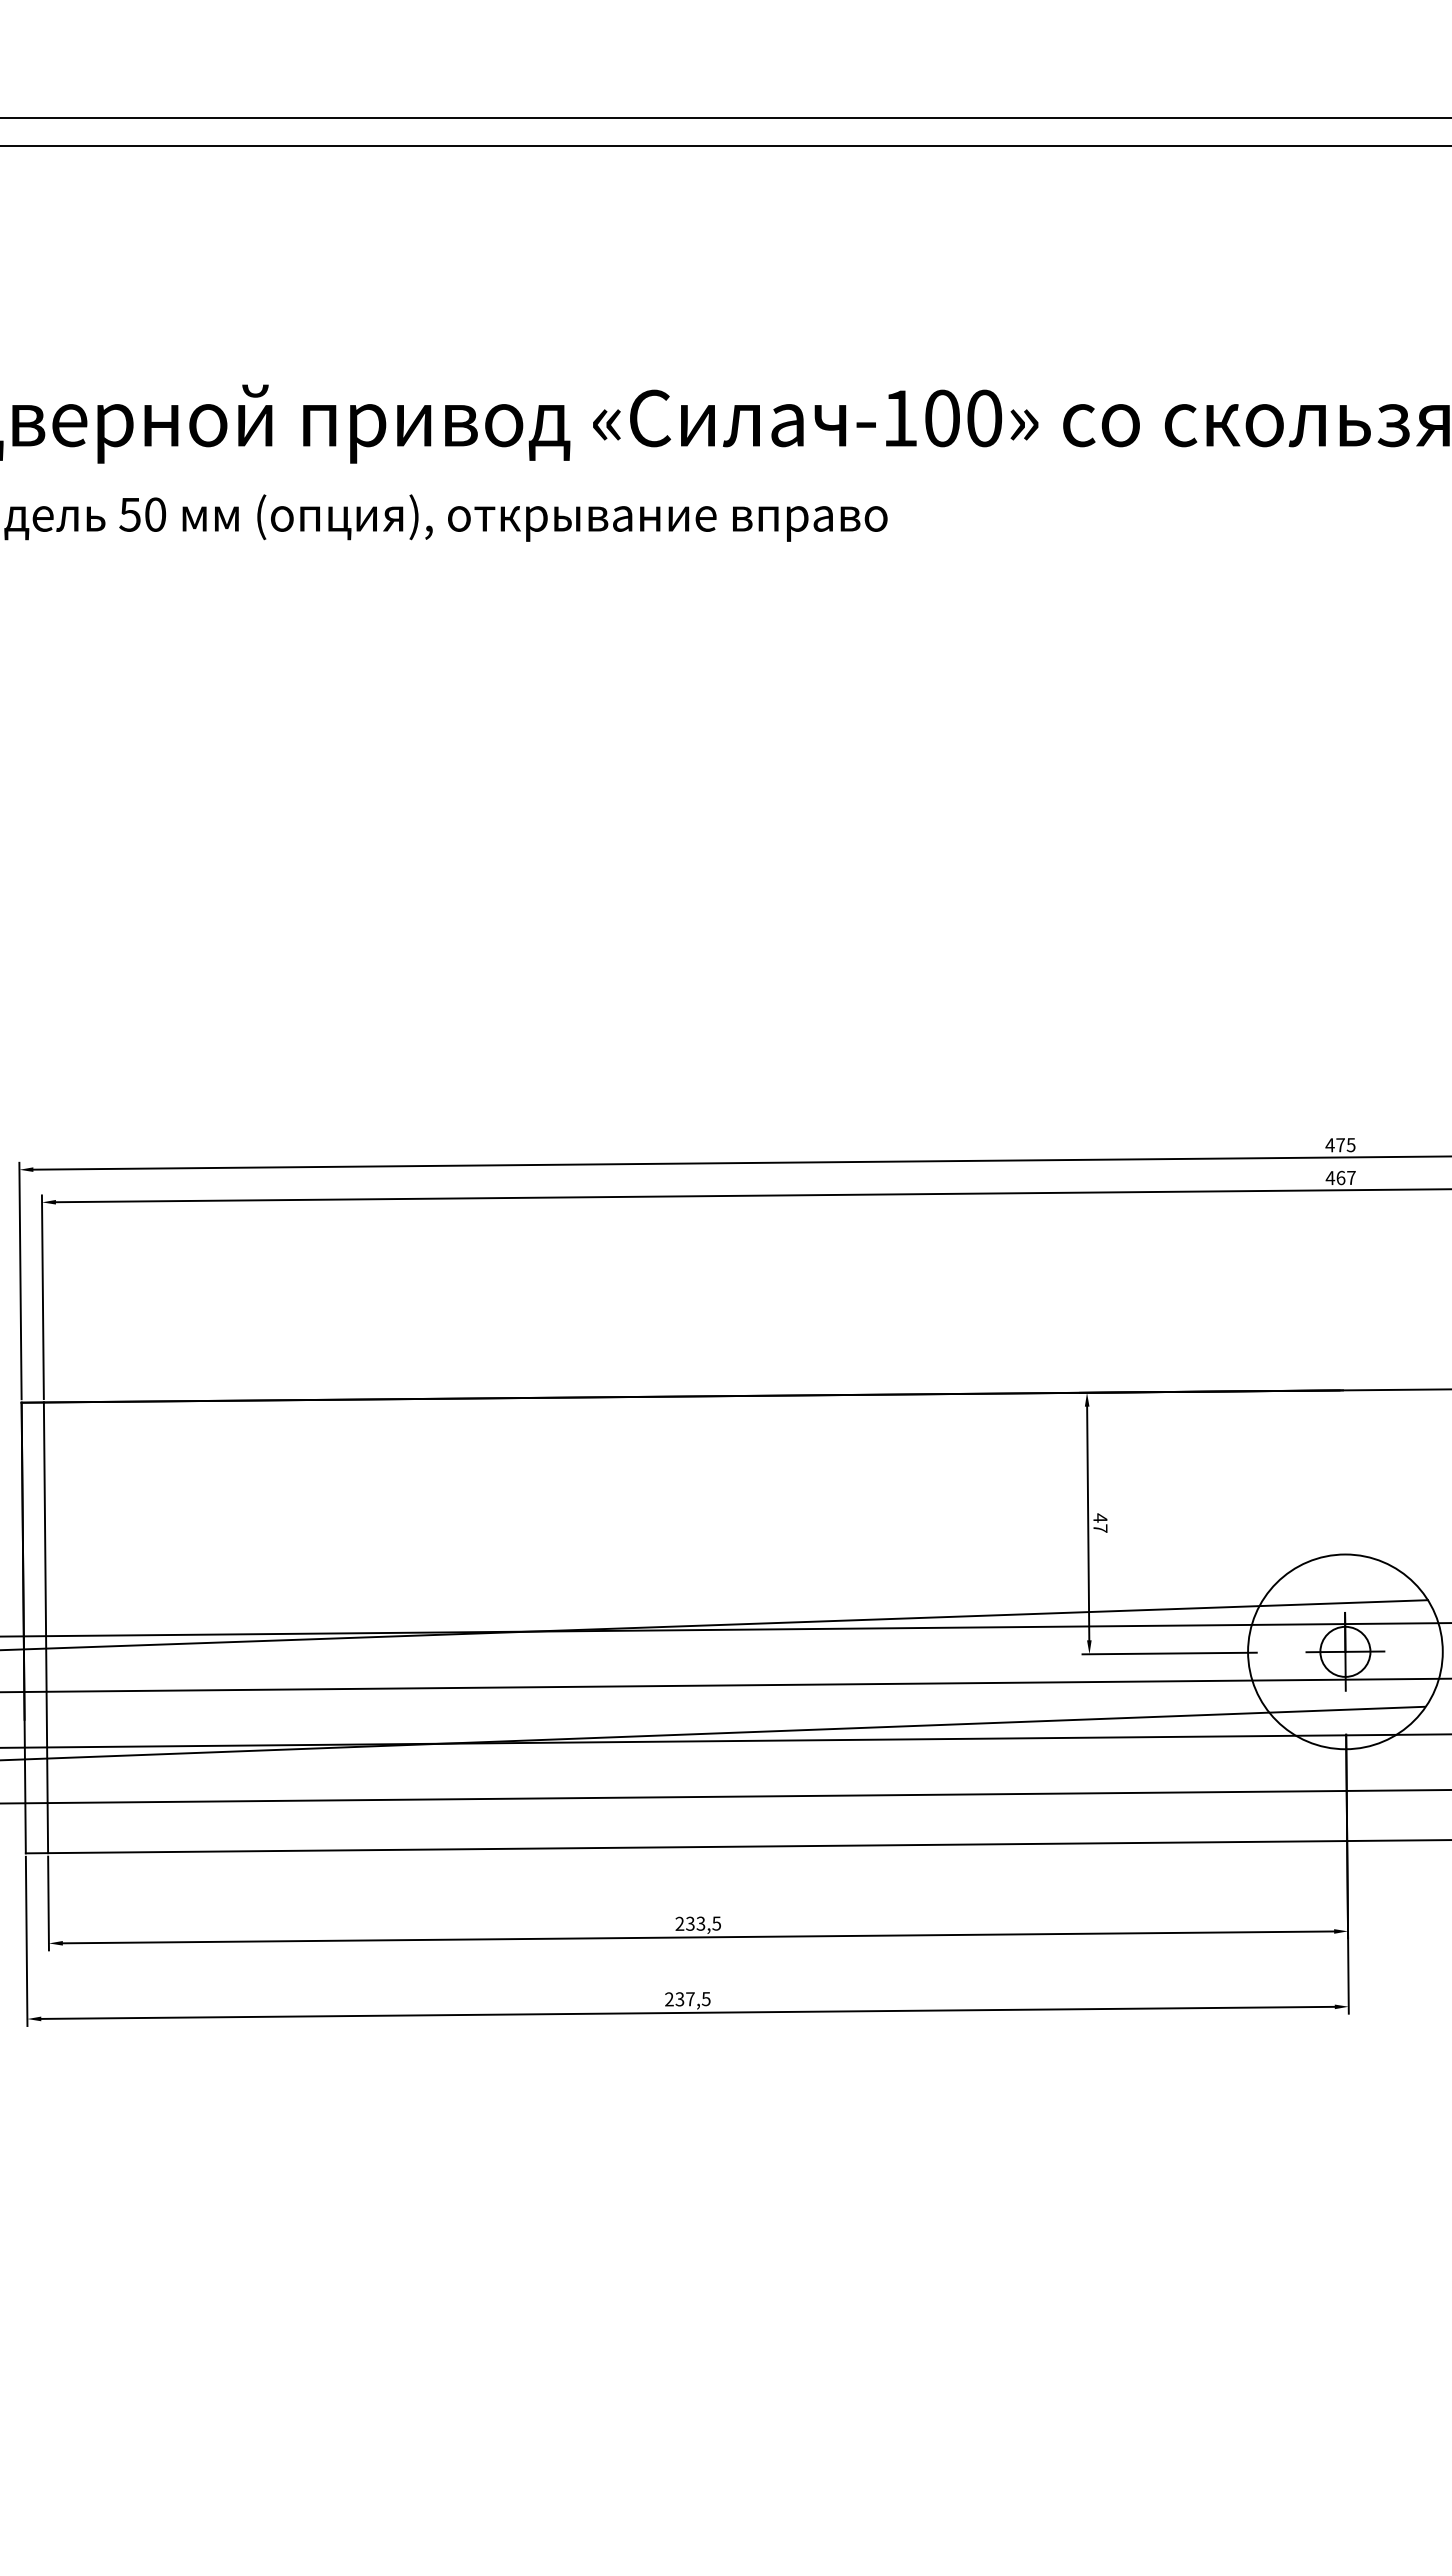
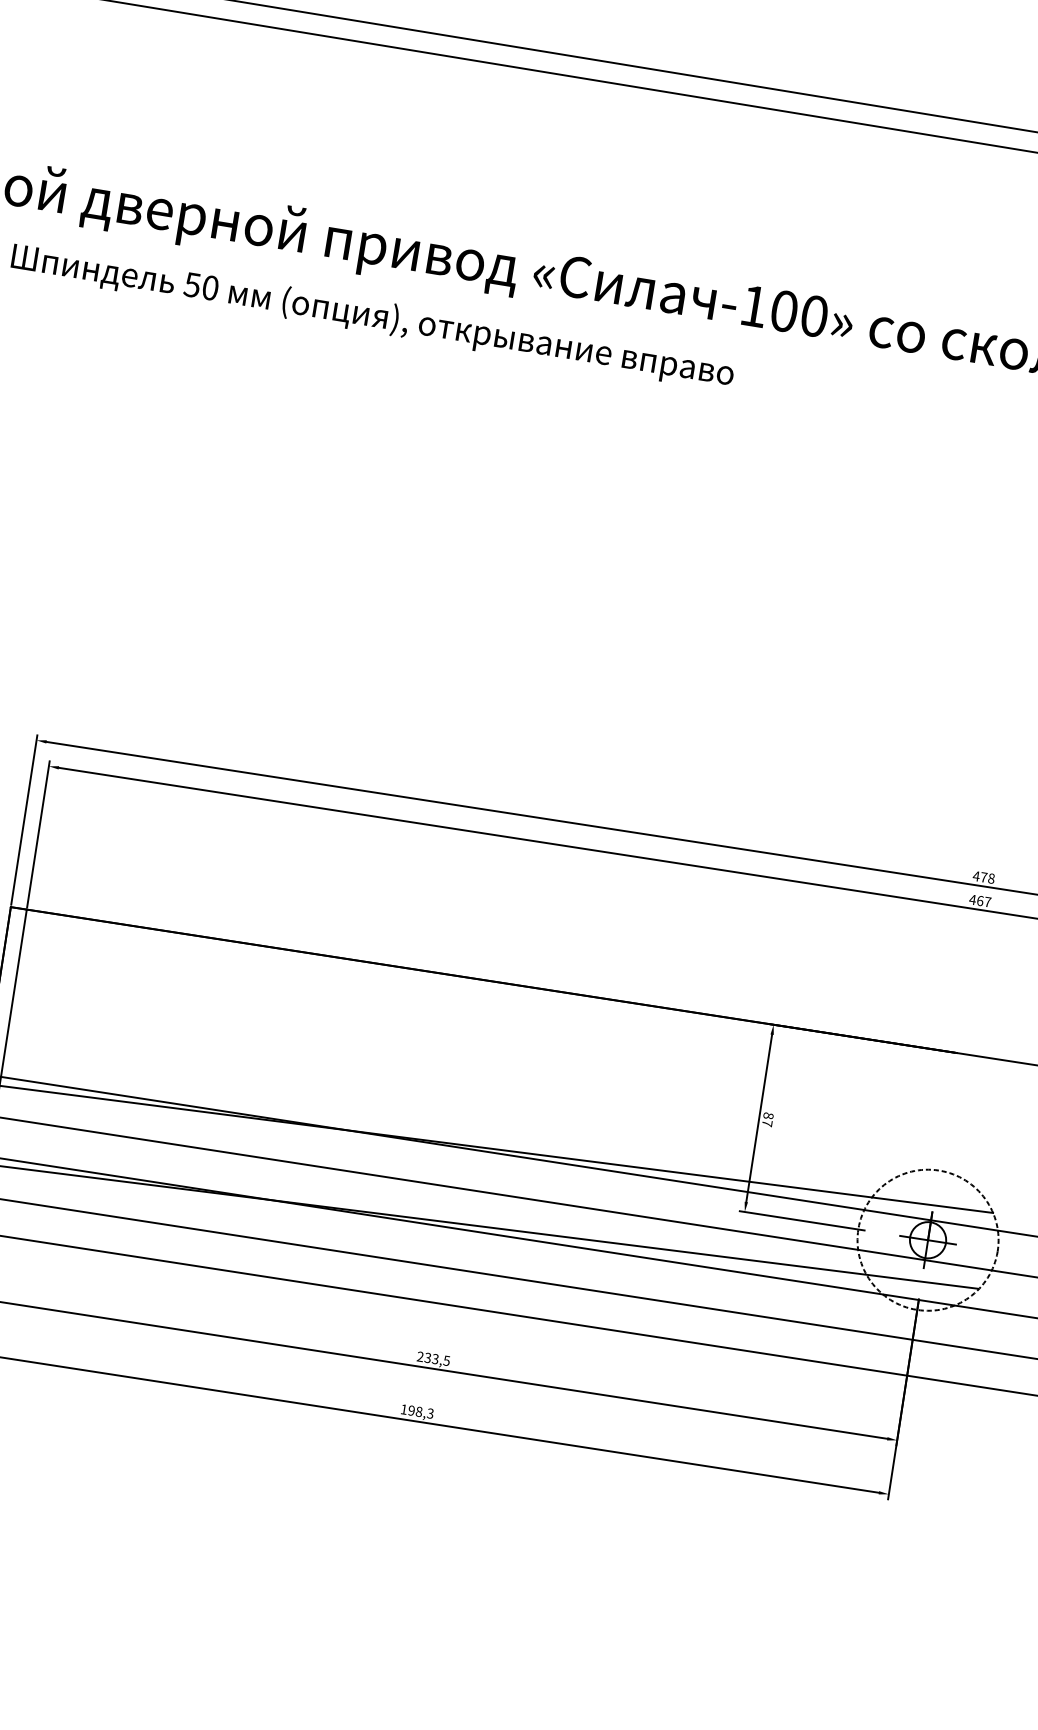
text: (1350, 1145) -> (990, 878), 475 -> 478
text: (1100, 1517) -> (768, 1115), 47 -> 87
circle: (1345, 1651) -> (928, 1239), solid -> dashed
text: (687, 1999) -> (417, 1411), 237,5 -> 198,3

